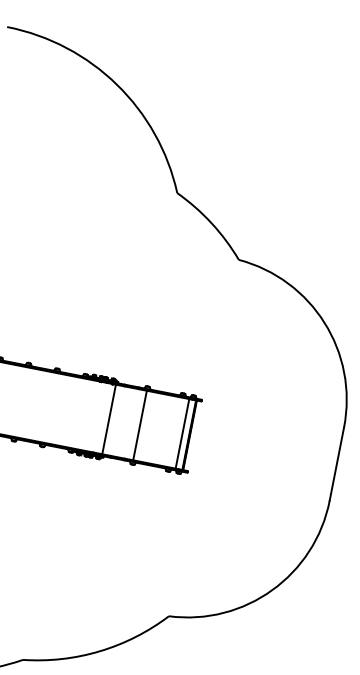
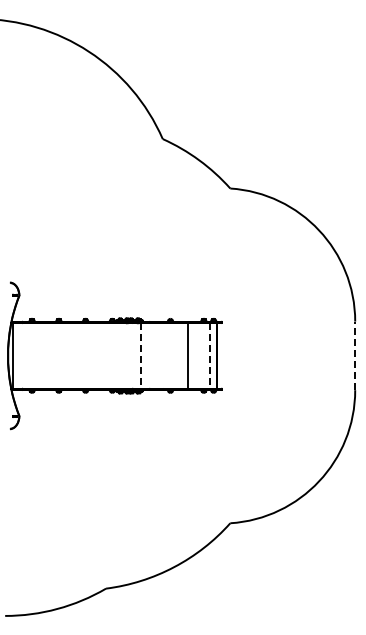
line: (109, 419) -> (141, 355), solid -> dashed
line: (140, 425) -> (188, 355), moved
line: (182, 433) -> (210, 355), solid -> dashed
line: (337, 463) -> (355, 355), solid -> dashed

